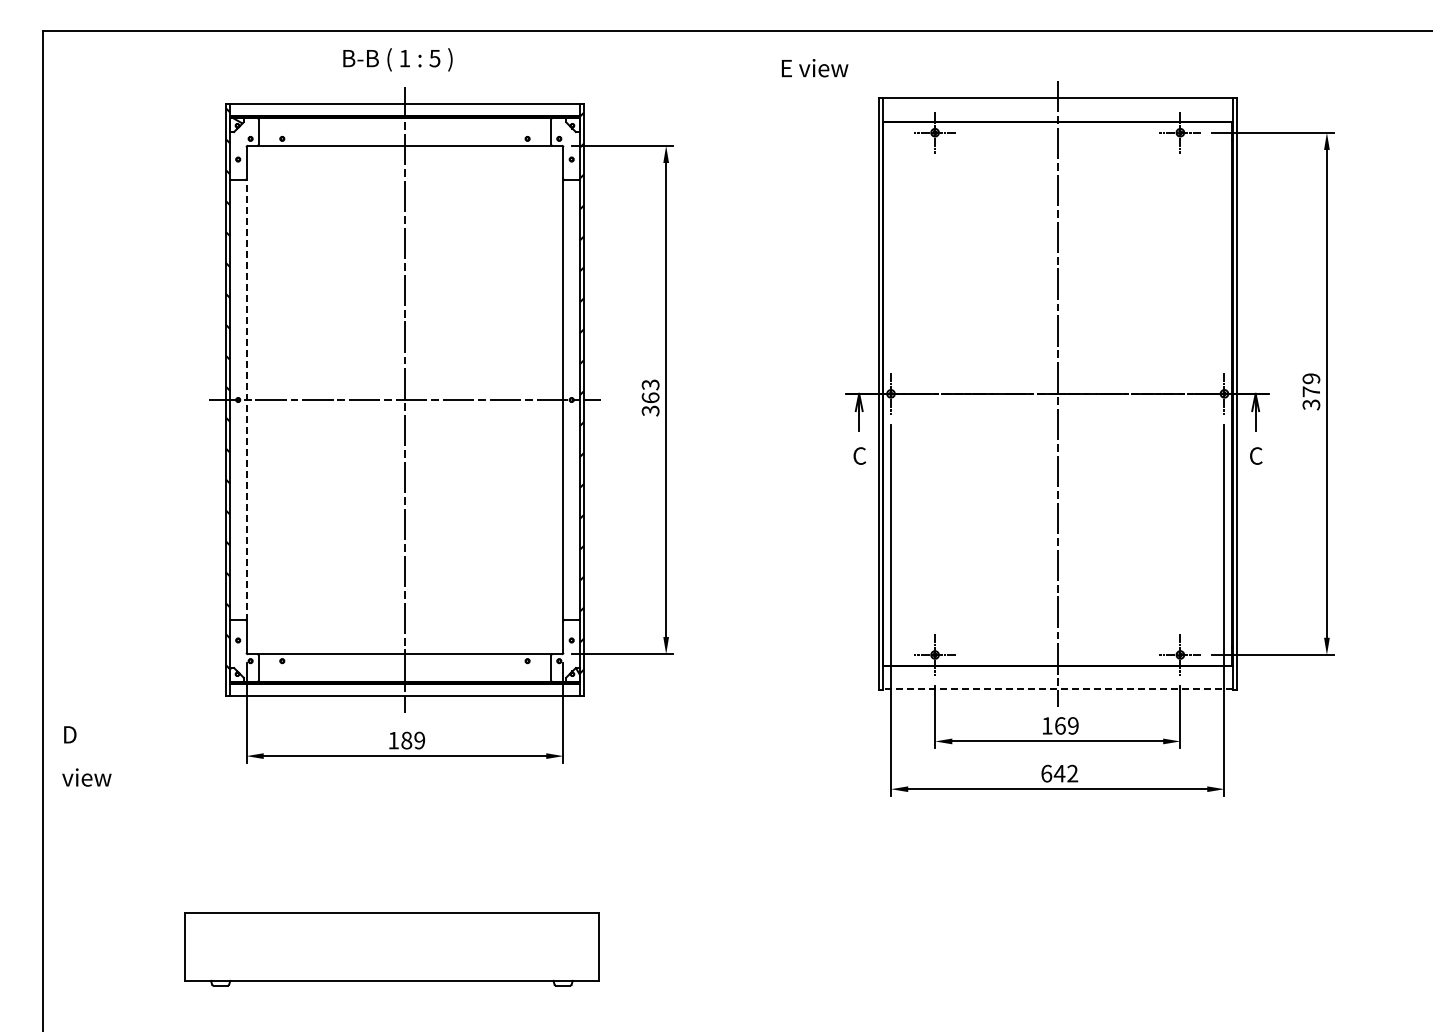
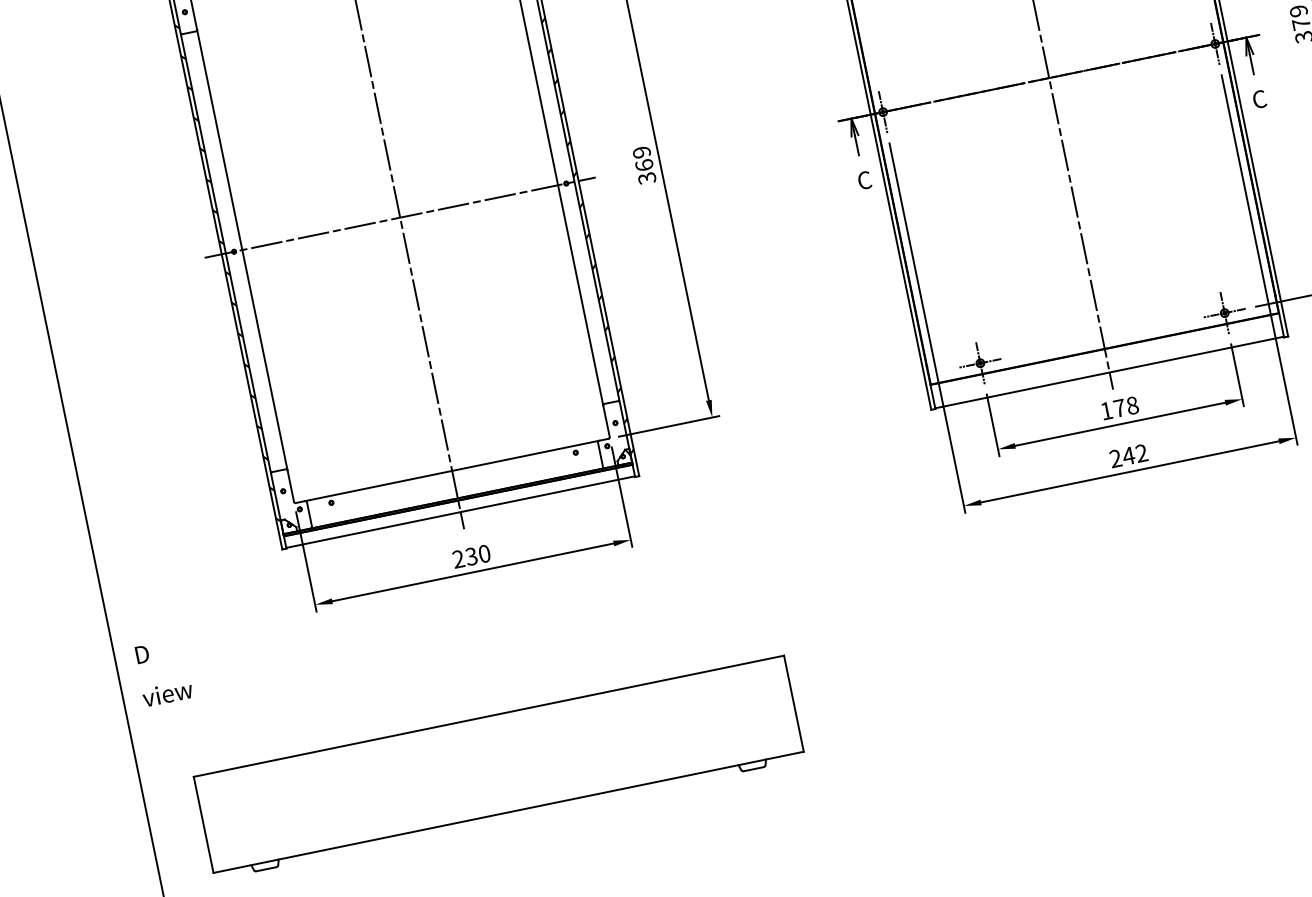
text: (650, 384) -> (641, 152), 363 -> 369
line: (246, 399) -> (242, 249), dashed -> solid
line: (1057, 689) -> (1109, 372), dashed -> solid
text: (1066, 725) -> (1125, 406), 169 -> 178
text: (406, 740) -> (471, 556), 189 -> 230
text: (86, 756) -> (163, 672), moved
text: (1046, 773) -> (1115, 458), 642 -> 242
part: (391, 949) -> (499, 767), size x1.43

